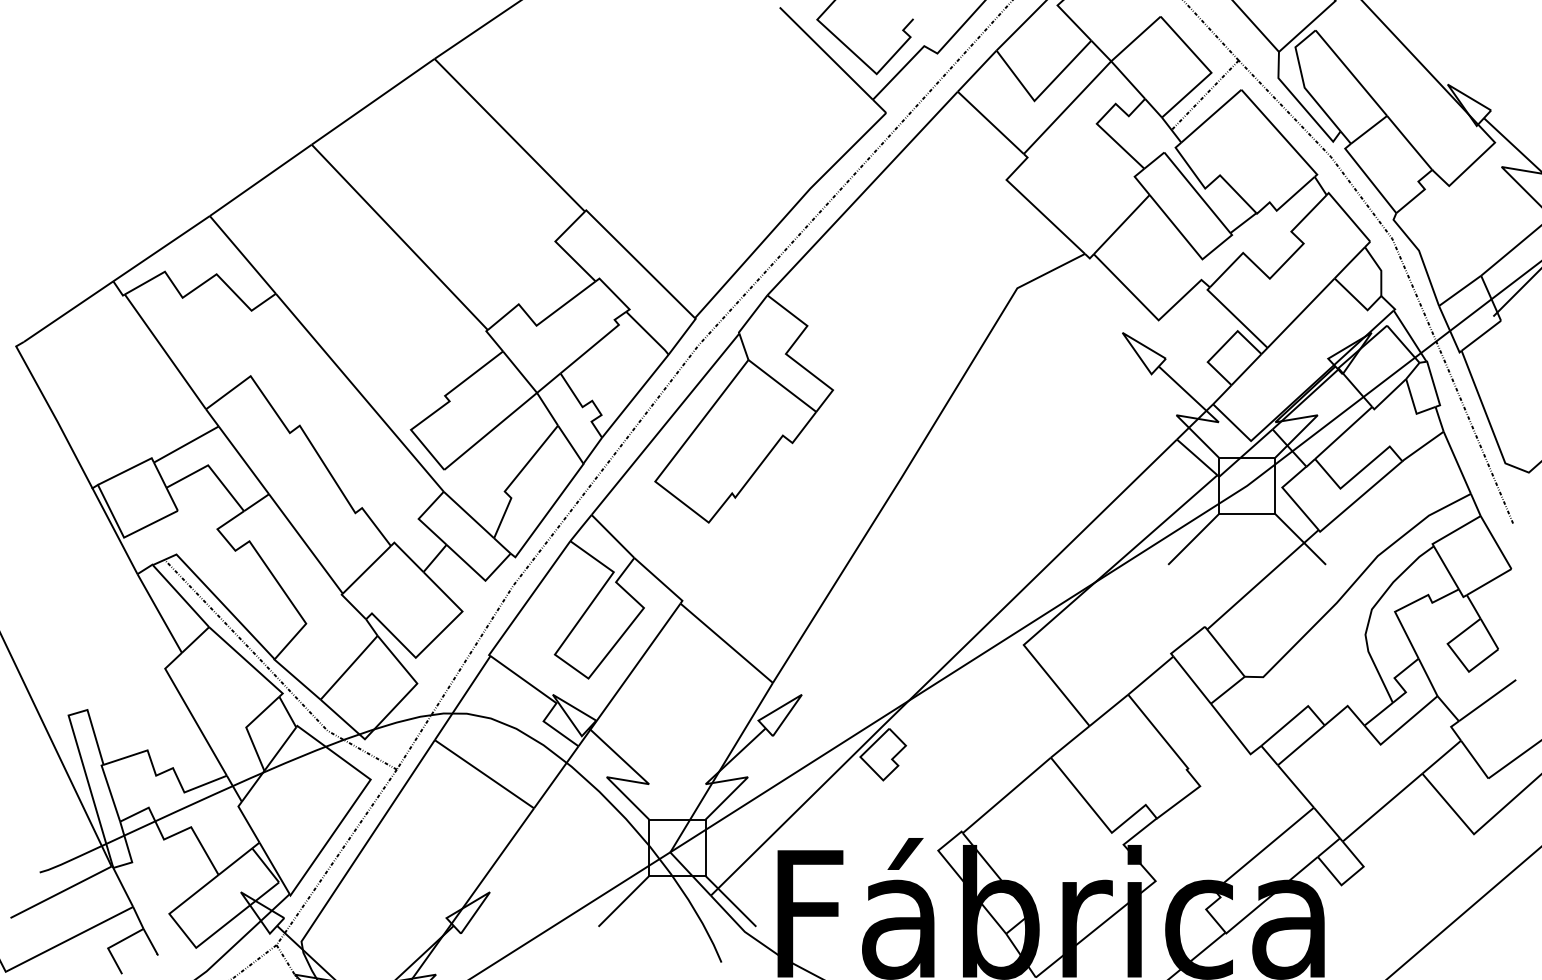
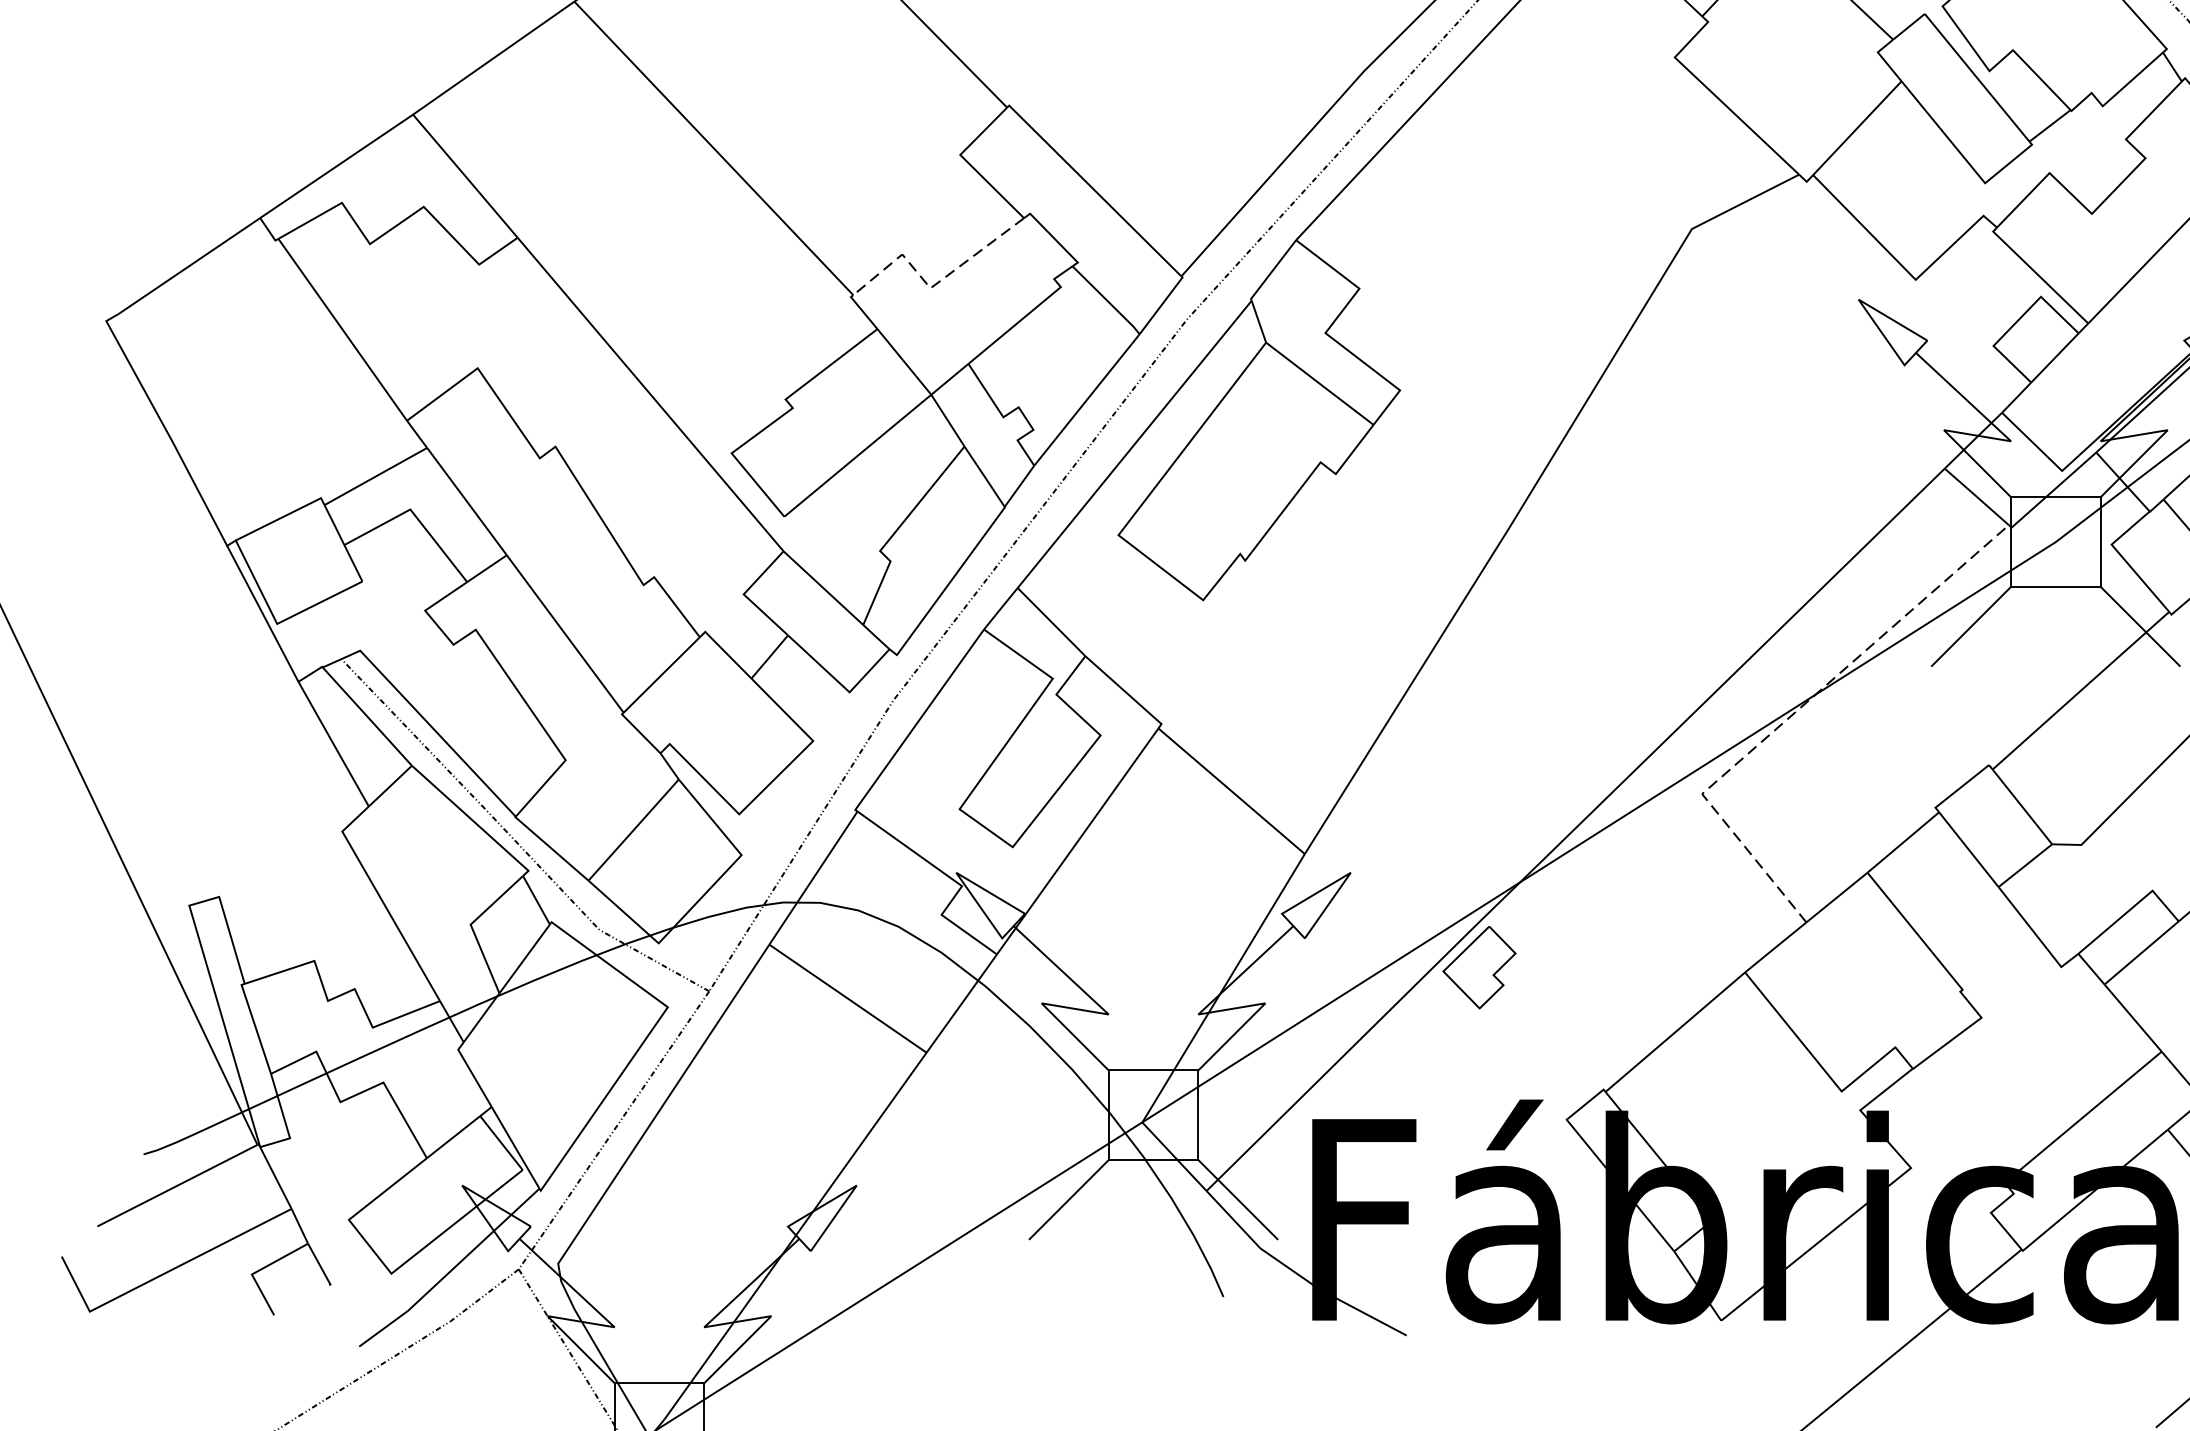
line: (537, 325) -> (931, 287), solid -> dashed
line: (1080, 595) -> (1791, 715), solid -> dashed

